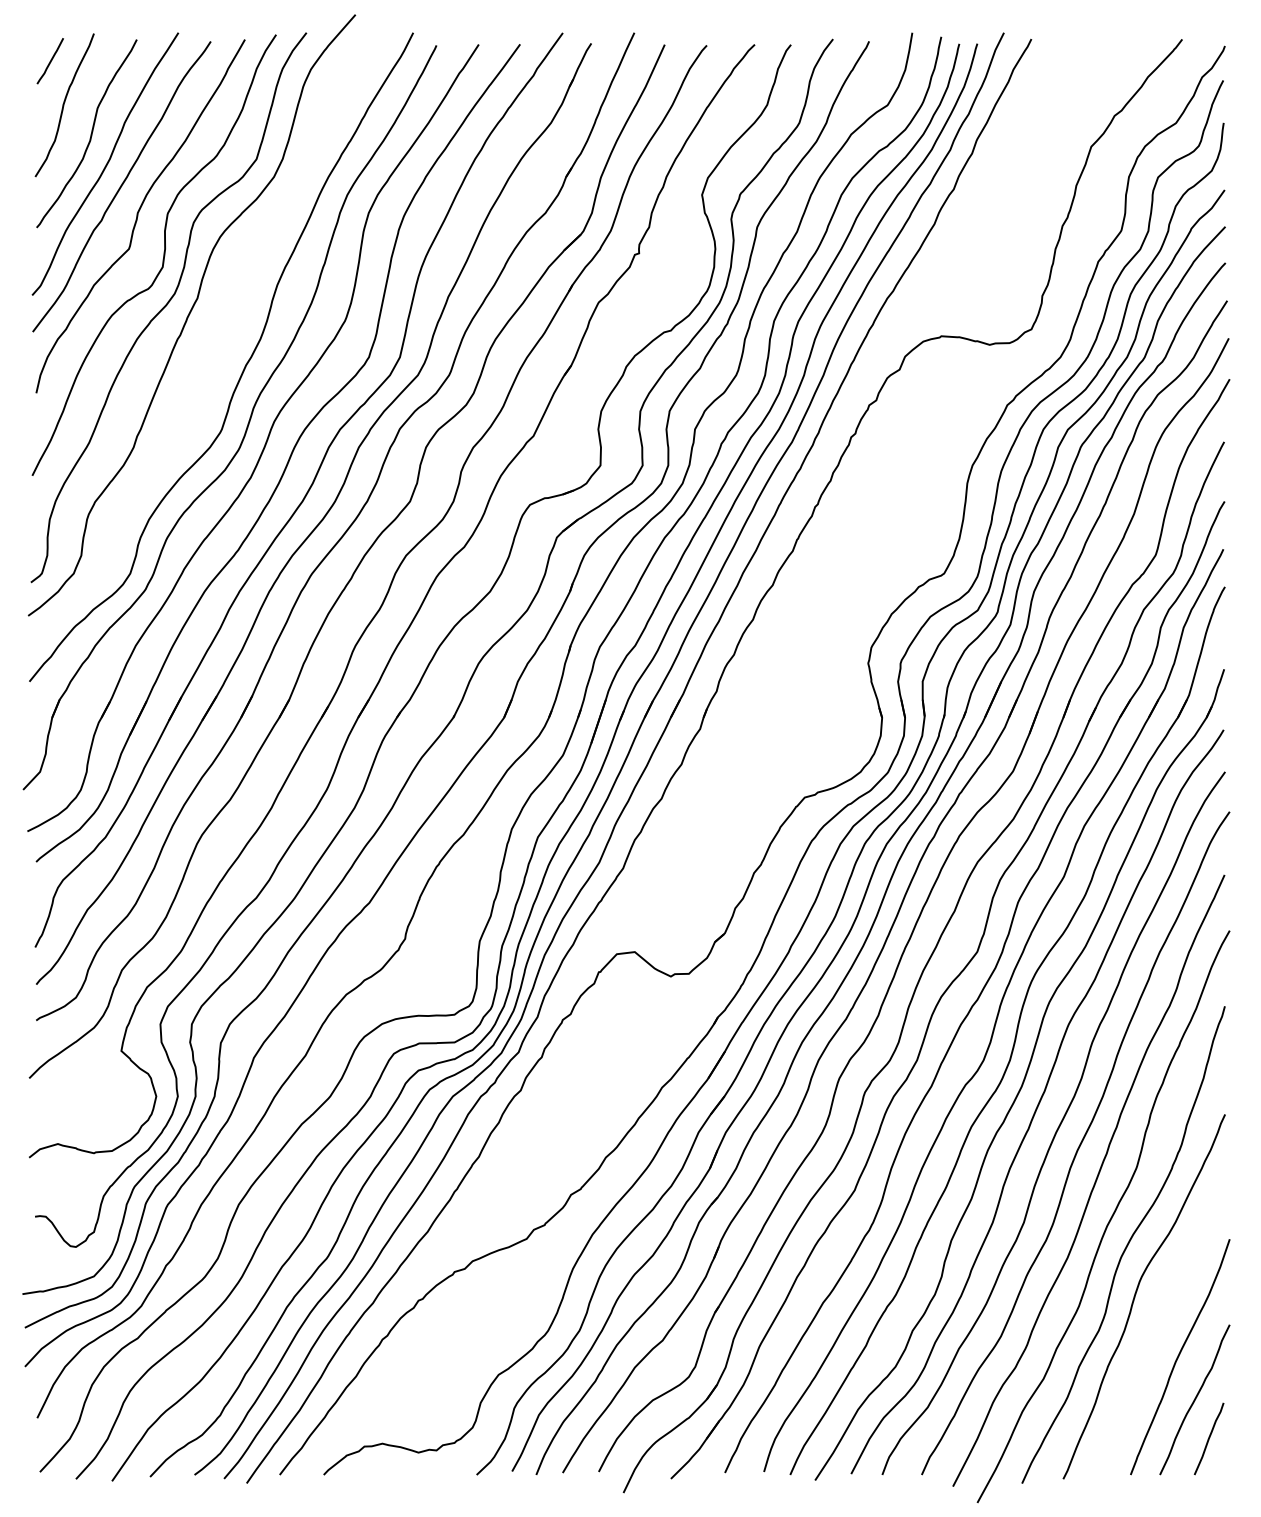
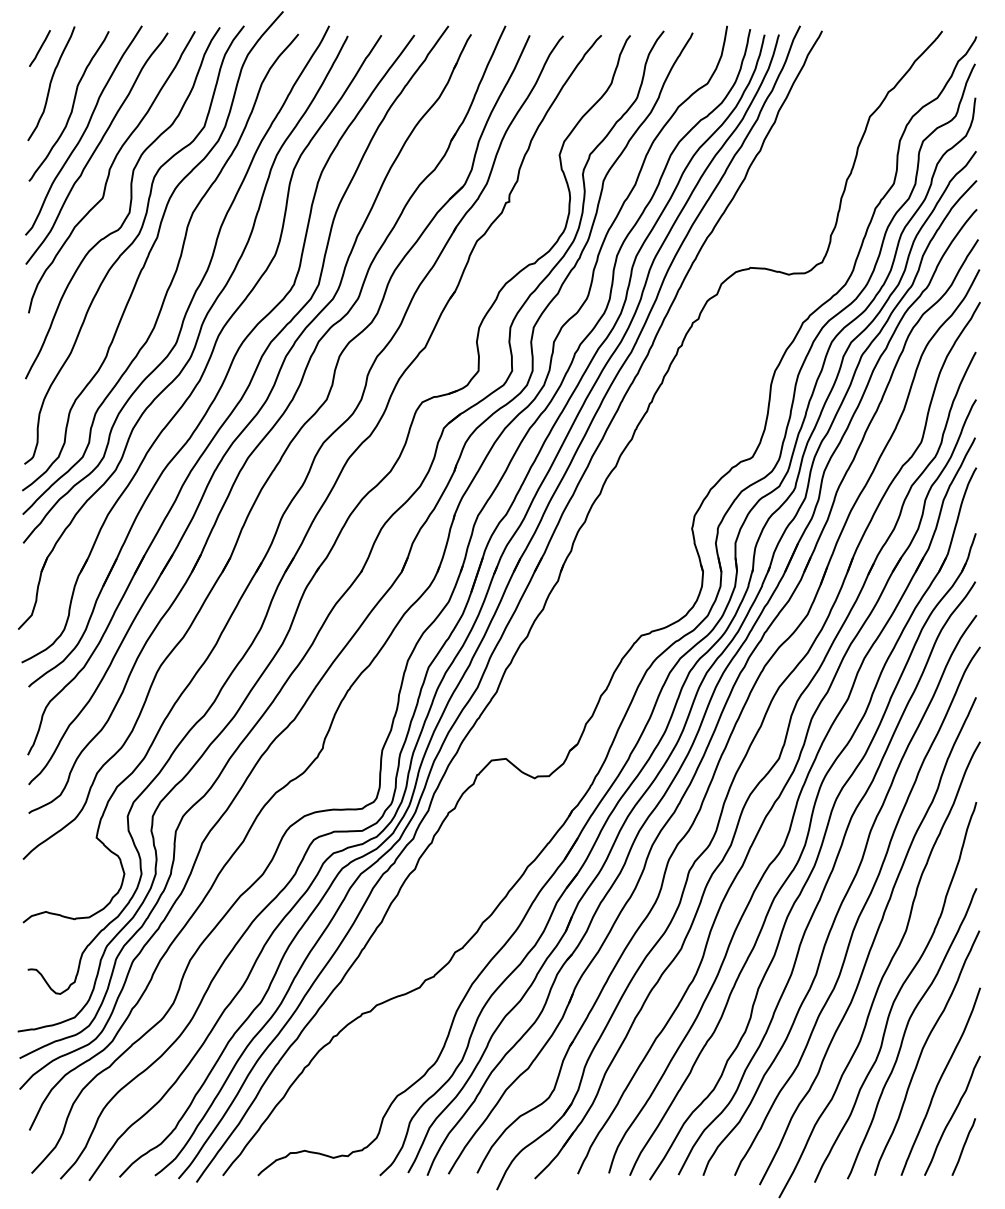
curve: (216, 348) -> (172, 277), added
curve: (1157, 1319) -> (922, 1051), added

